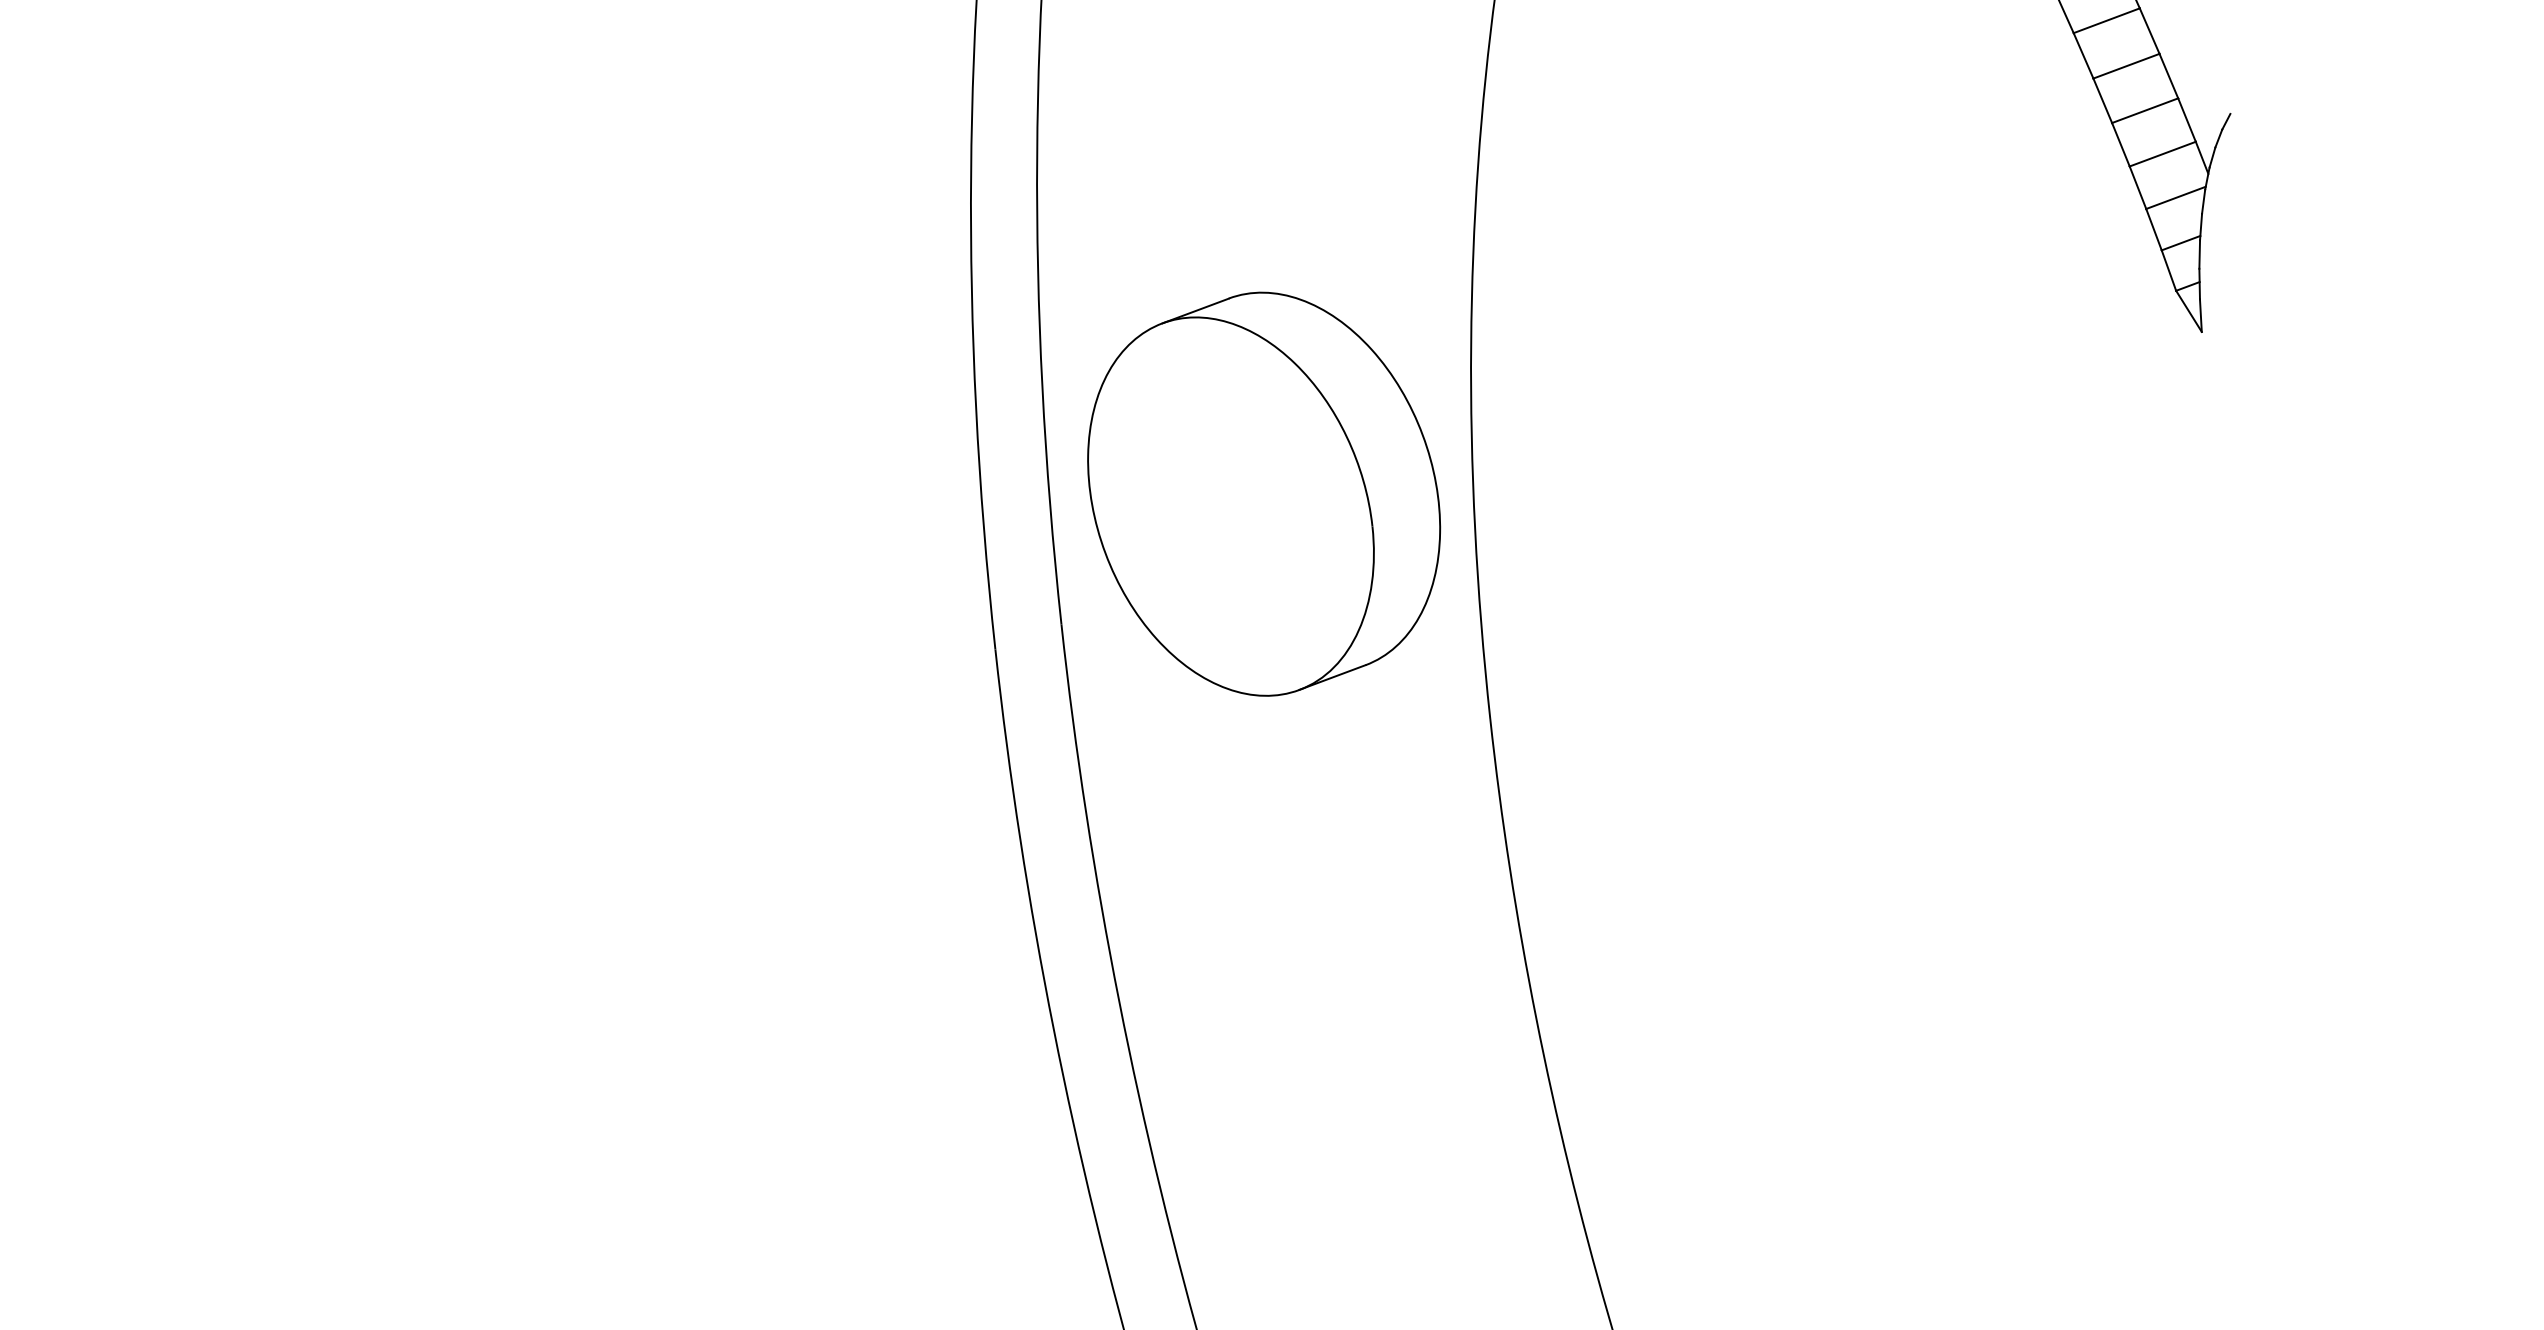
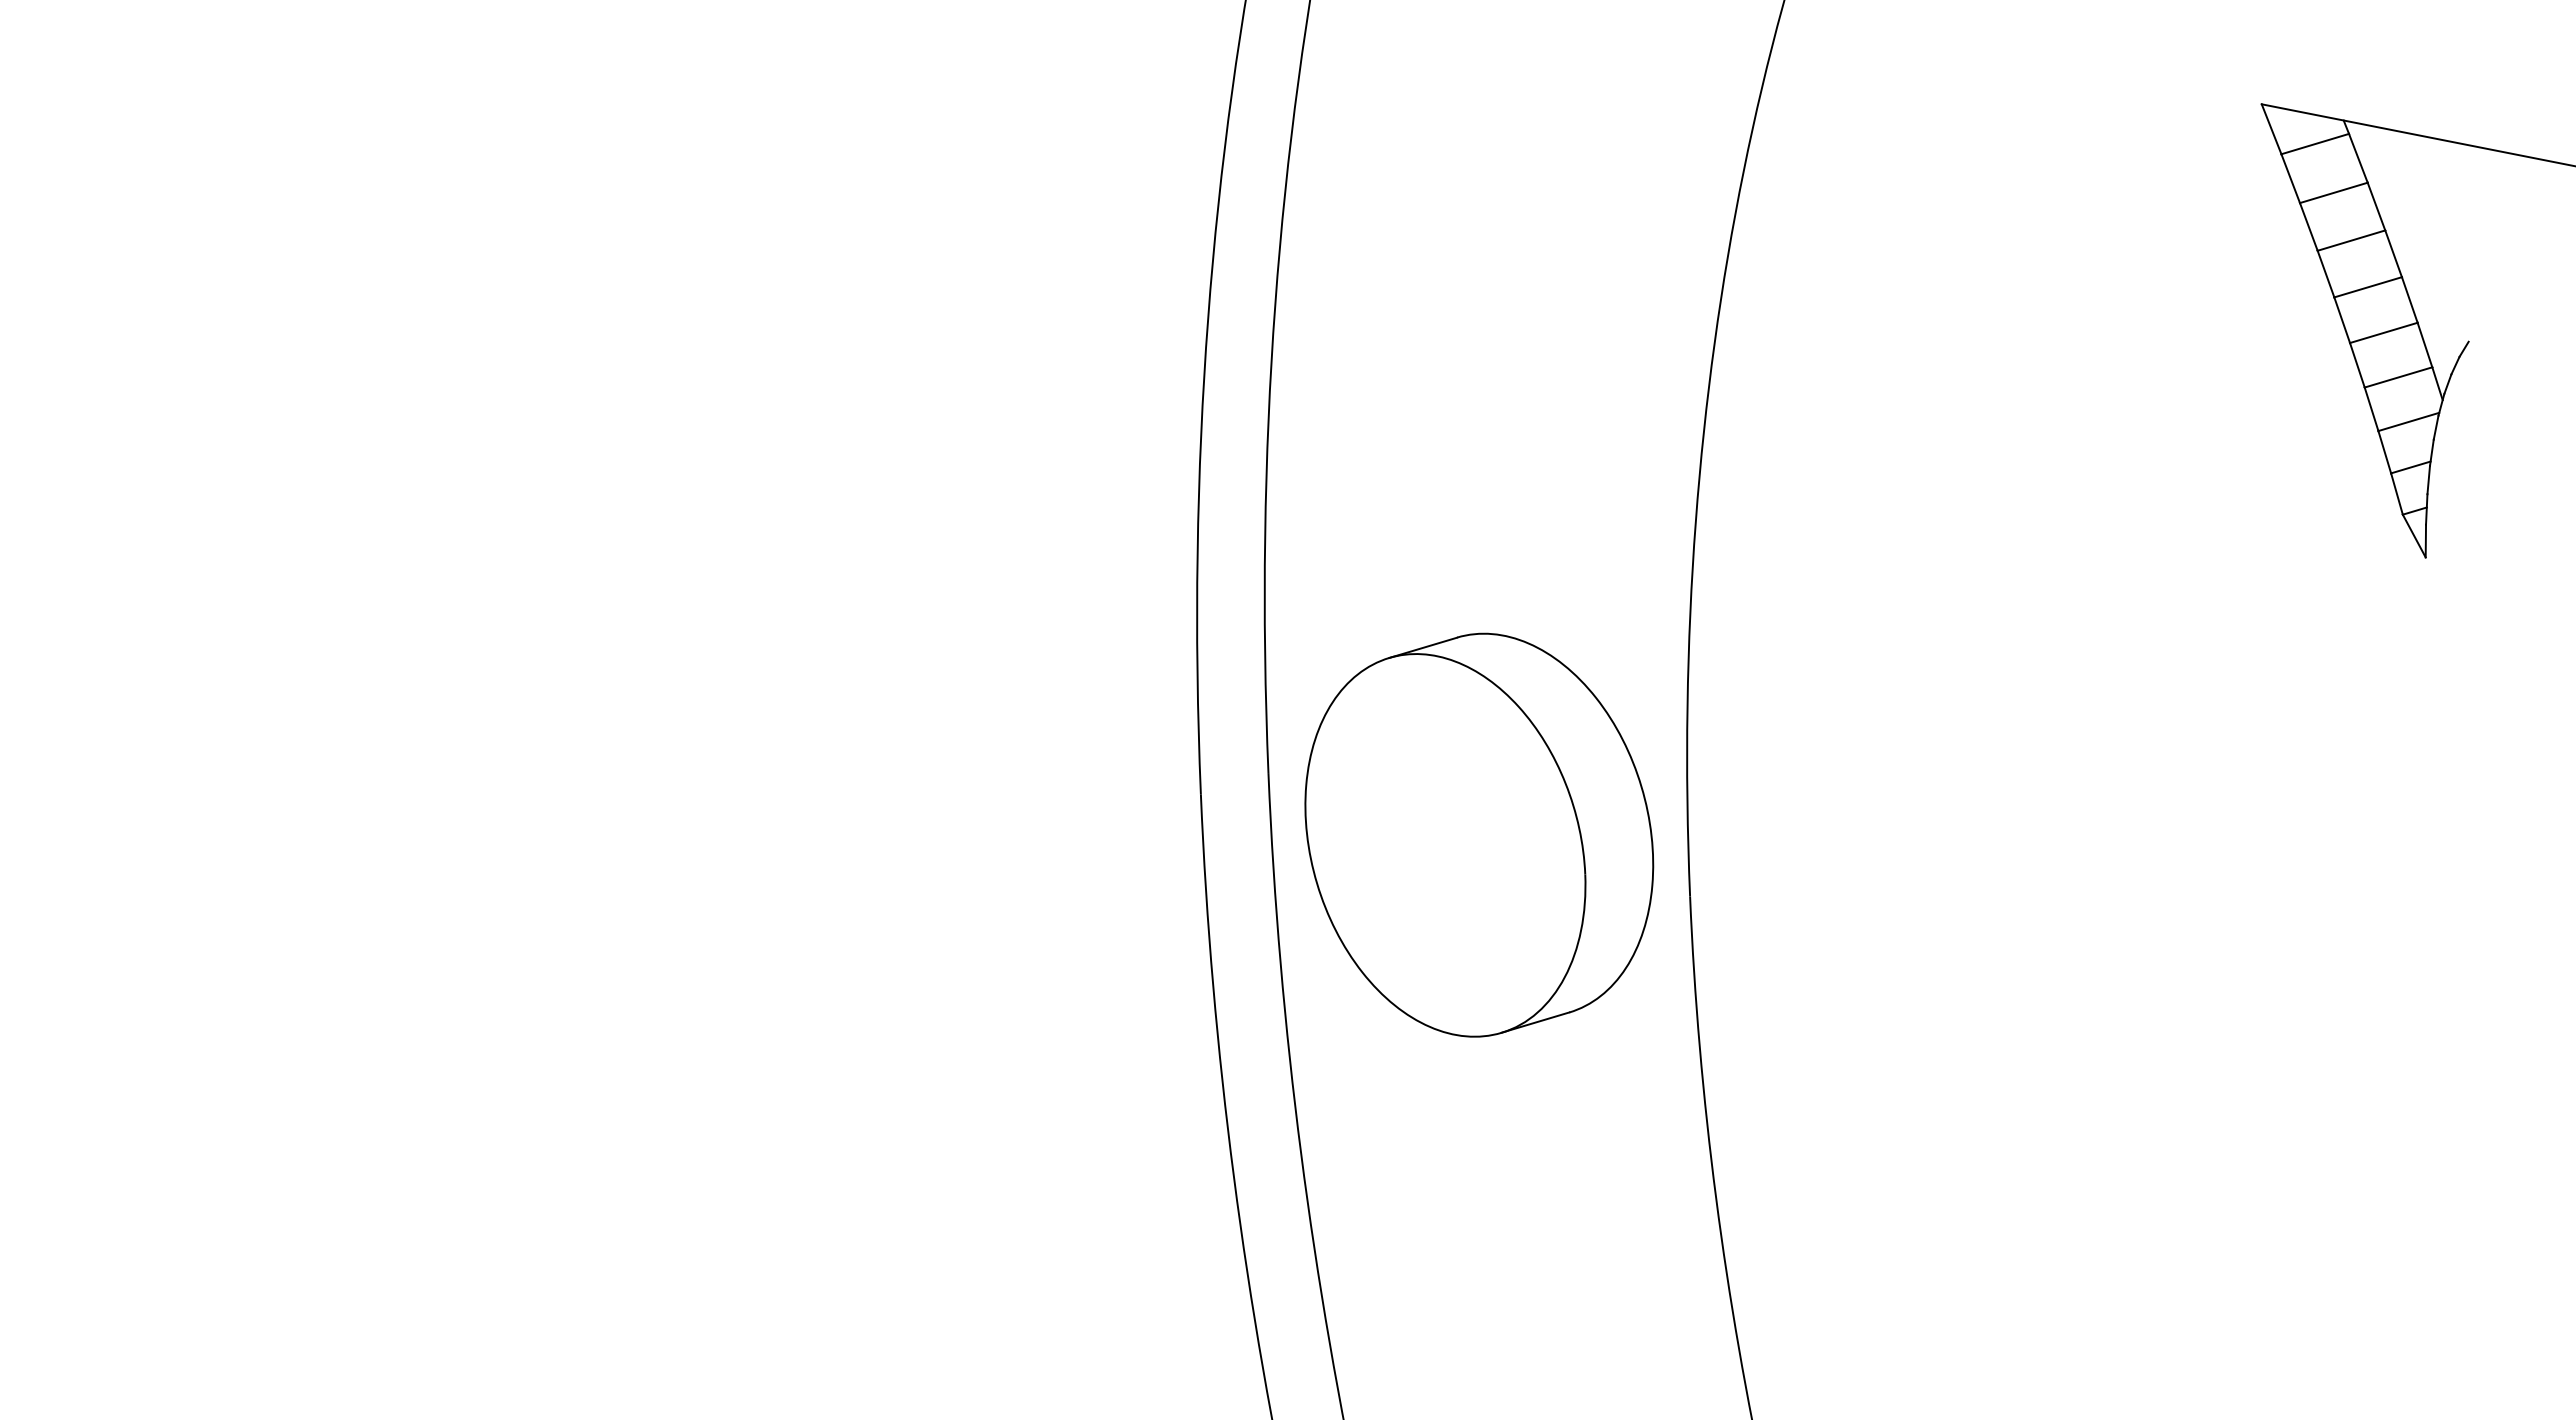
part: (1264, 493) -> (1479, 834), moved

